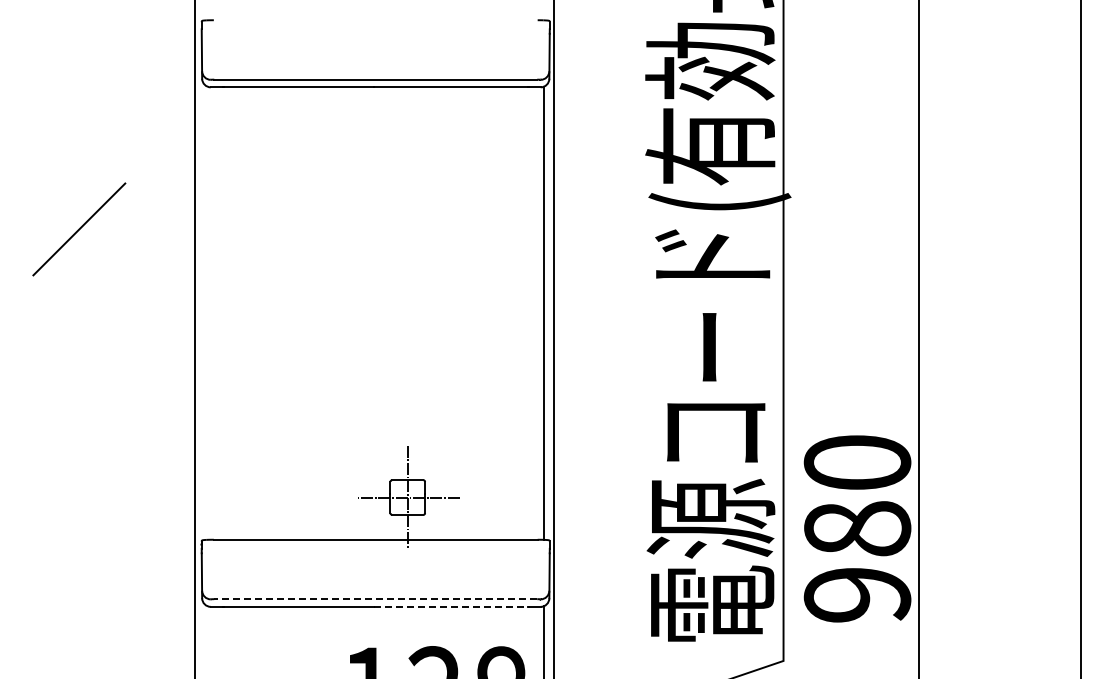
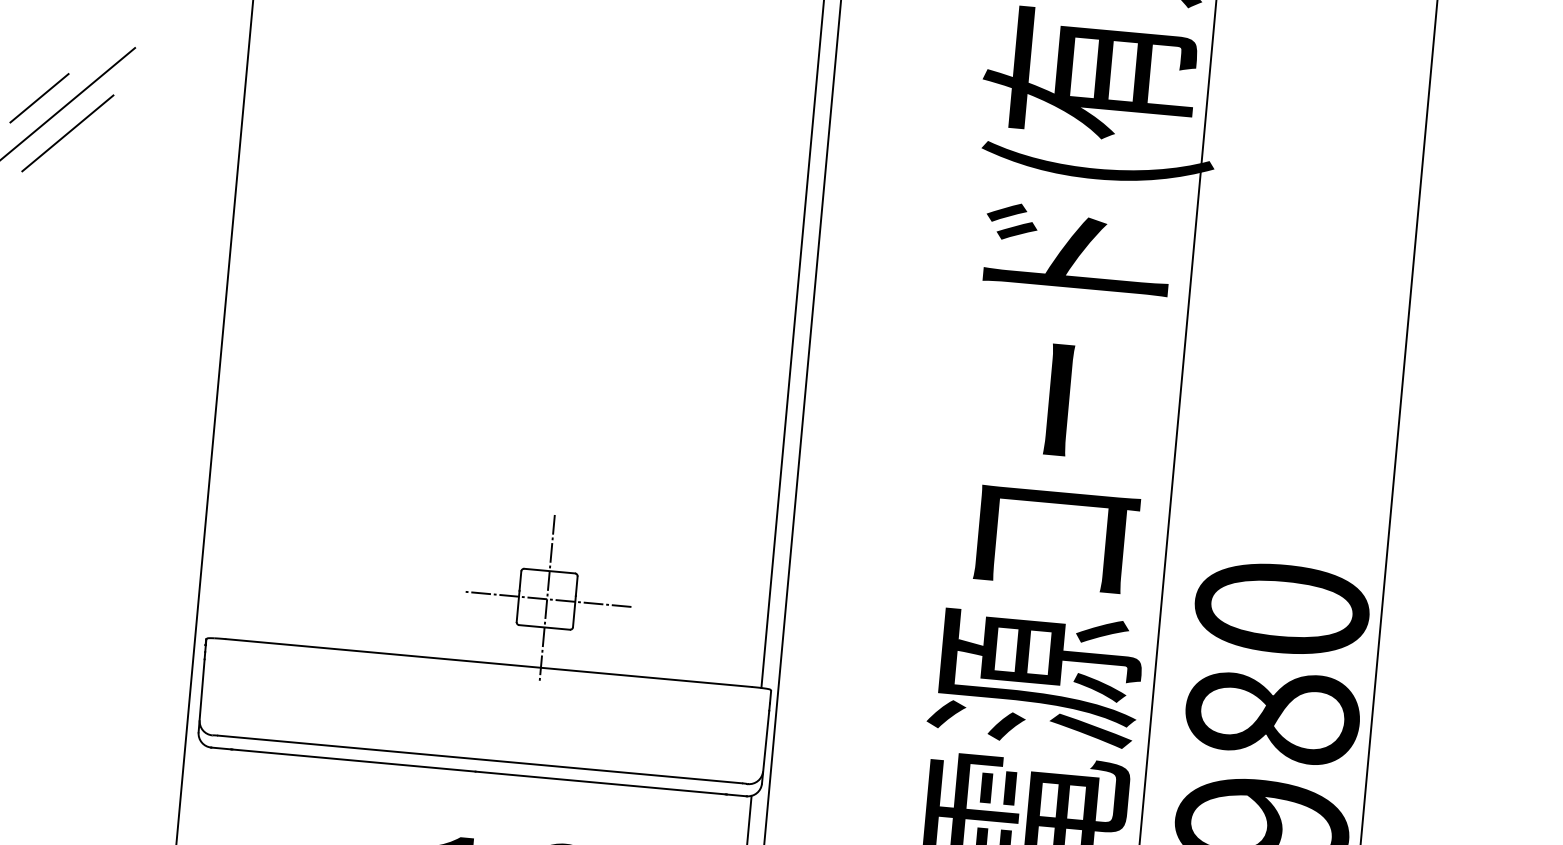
line: (69, 219) -> (39, 98), added
line: (88, 239) -> (67, 133), added
line: (375, 599) -> (479, 759), dashed -> solid
line: (451, 606) -> (601, 782), dashed -> solid

